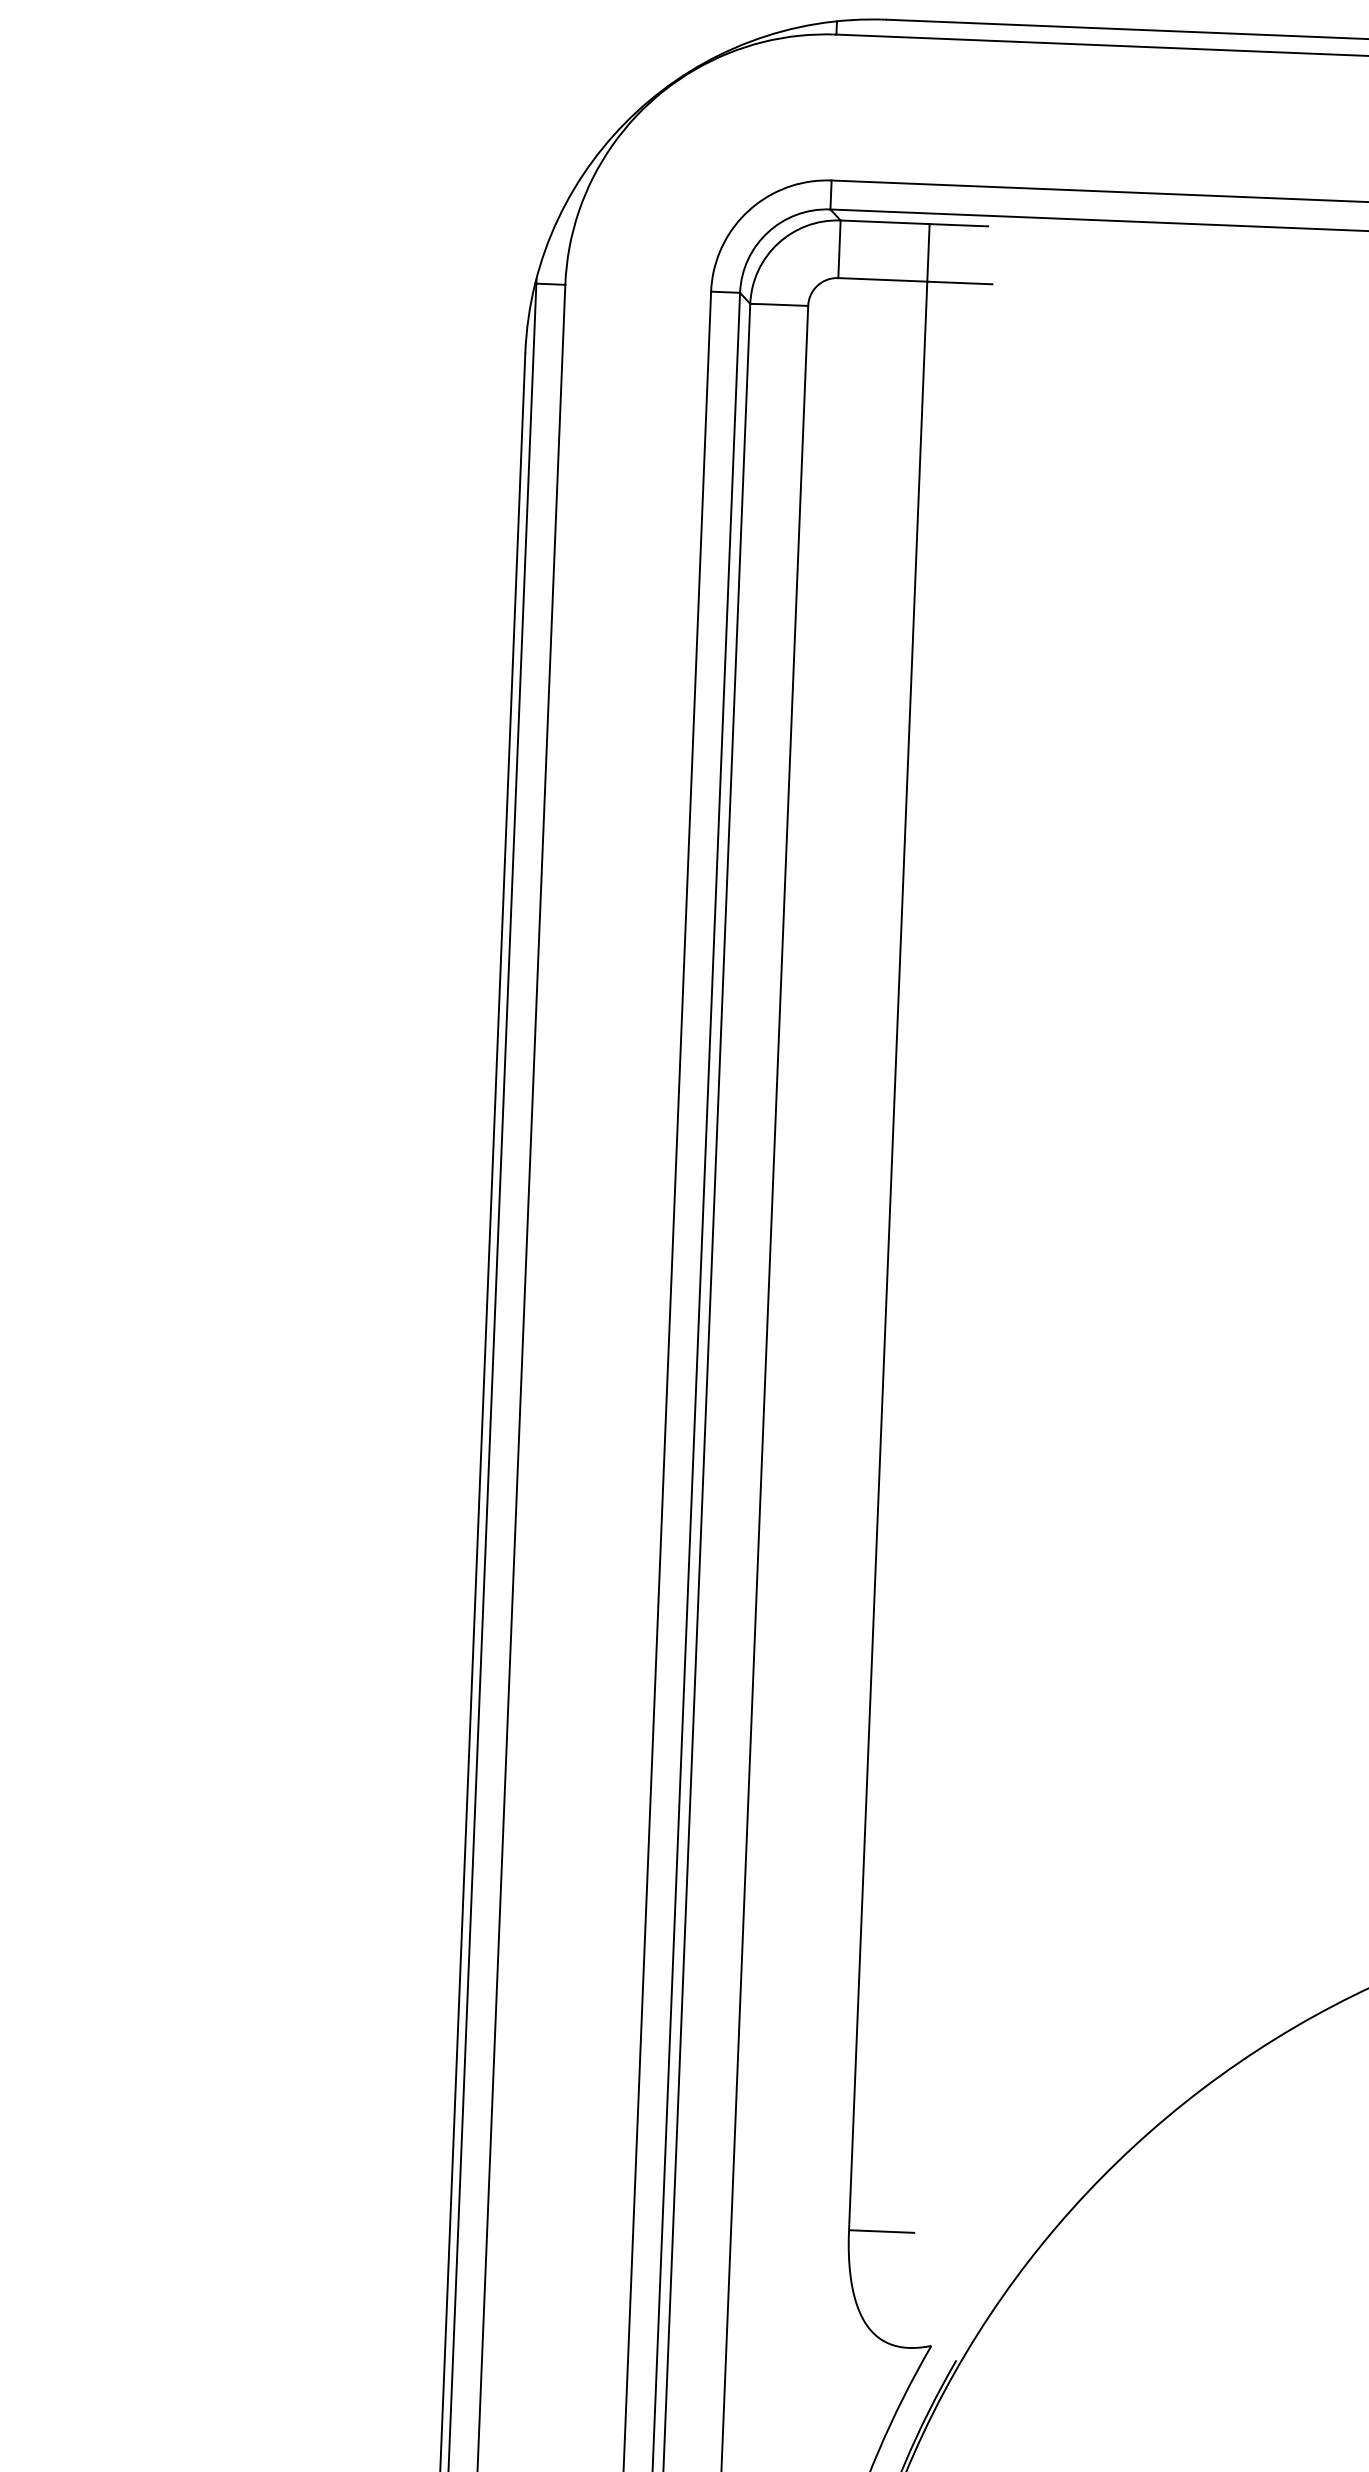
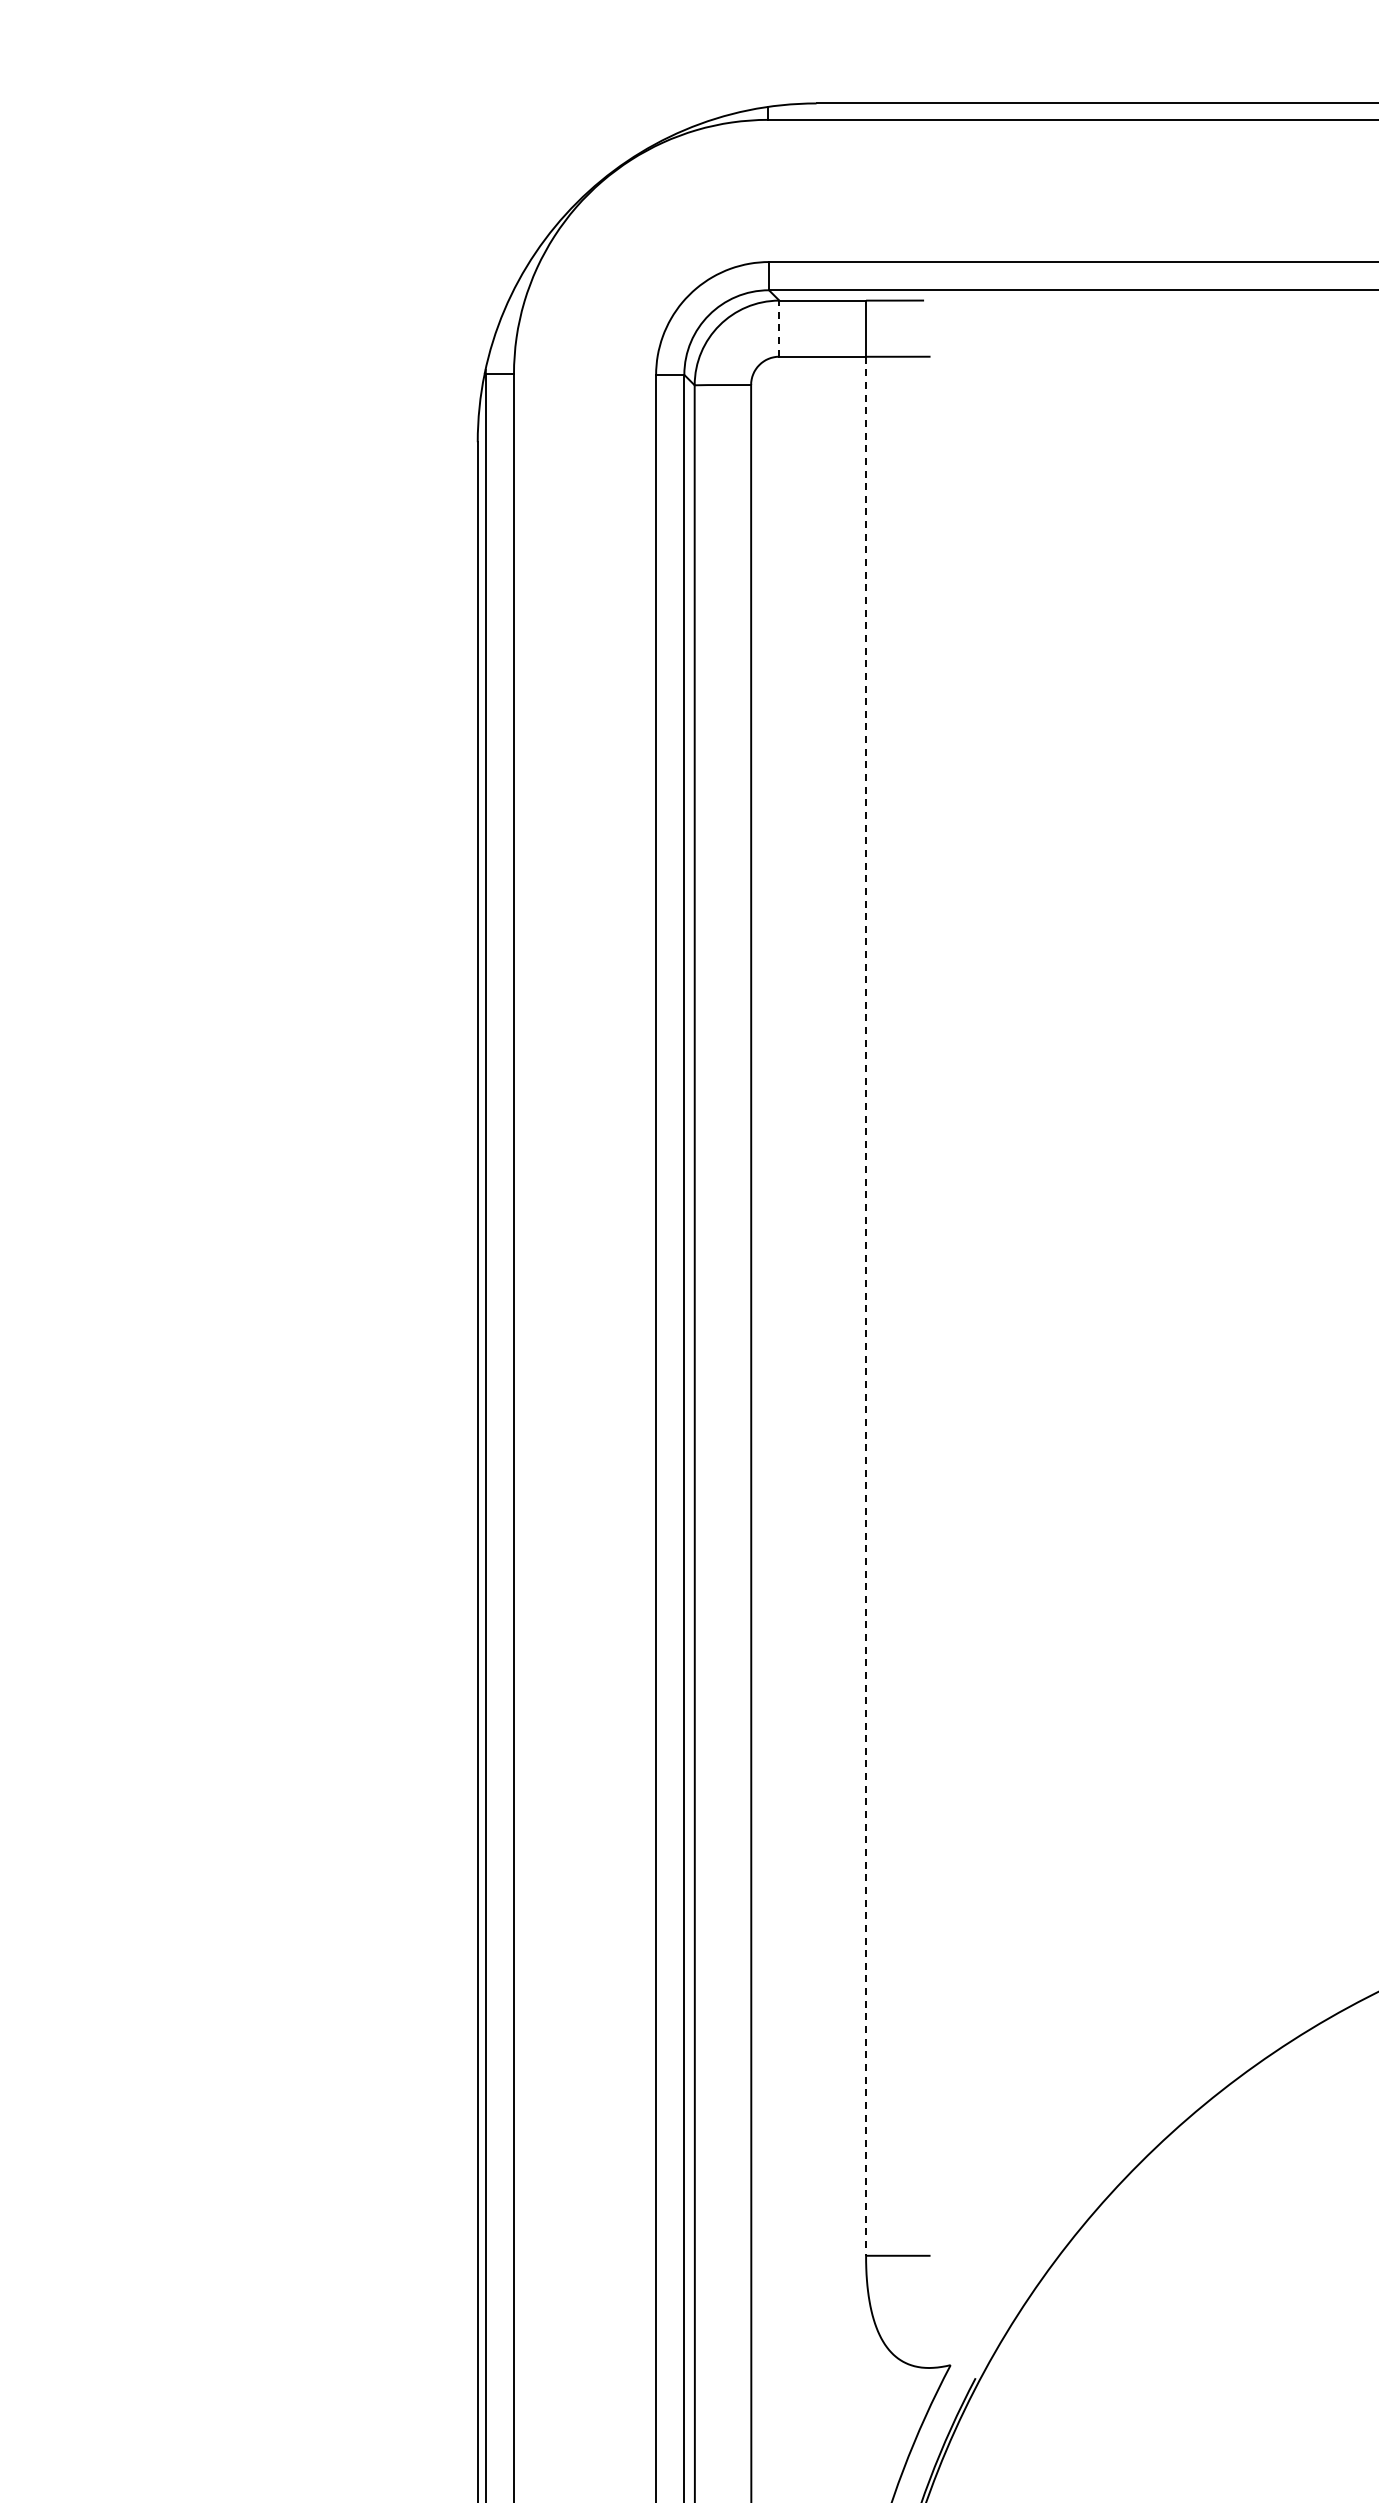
line: (839, 249) -> (779, 328), solid -> dashed
line: (888, 1256) -> (866, 1306), solid -> dashed

